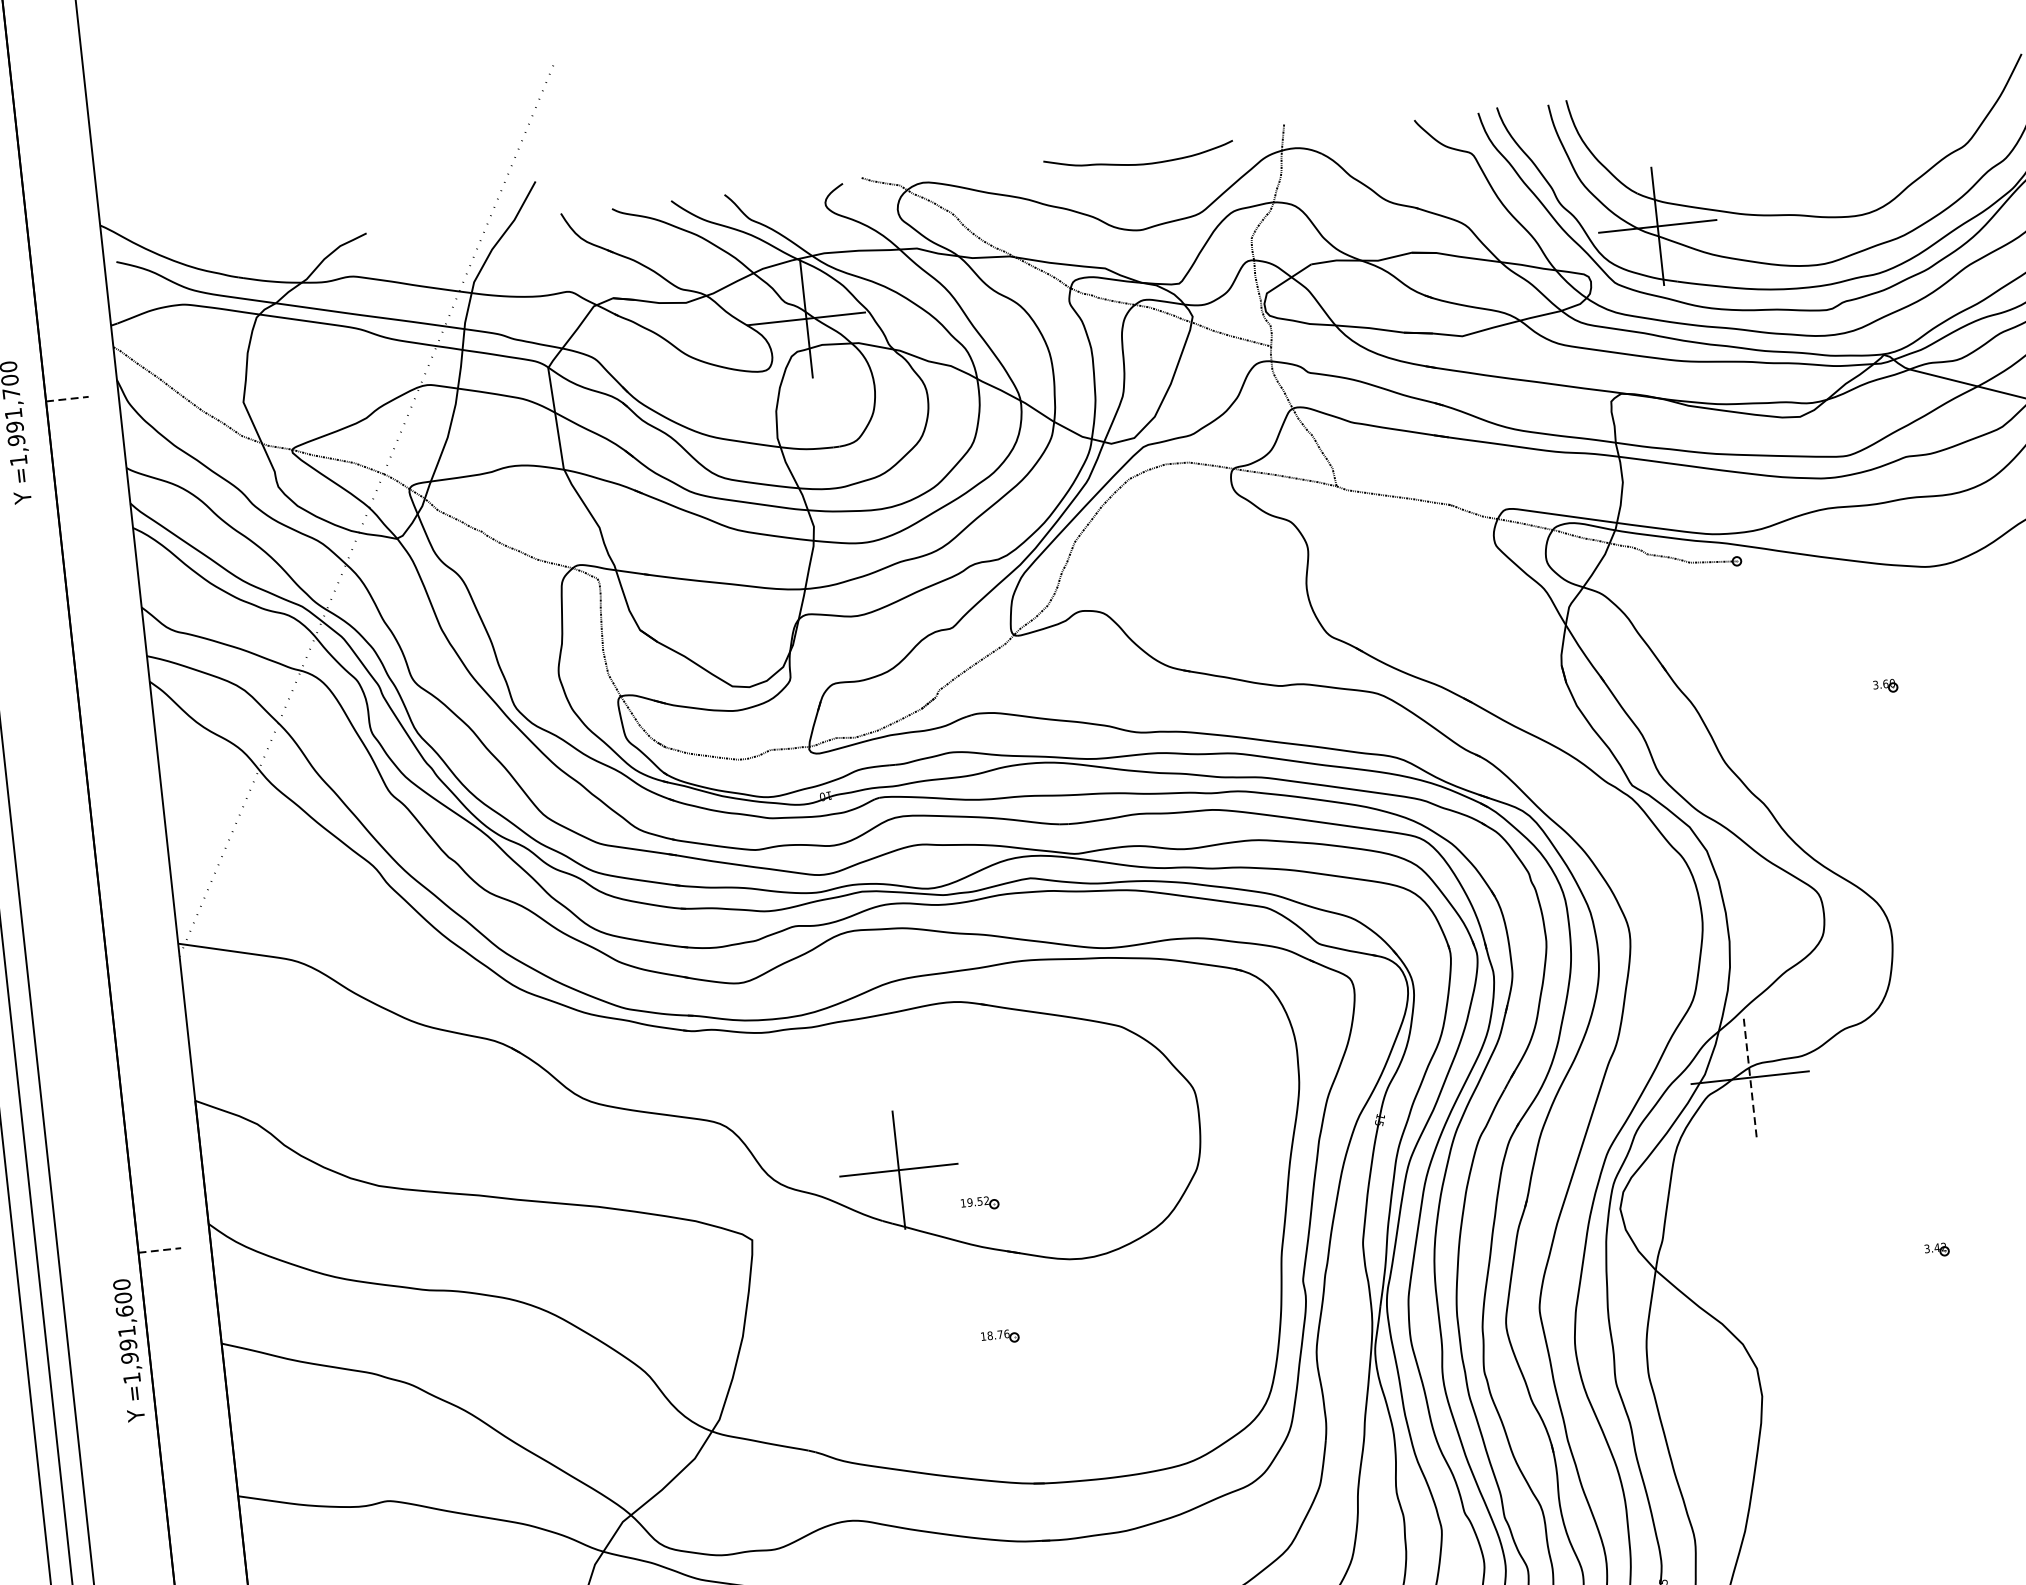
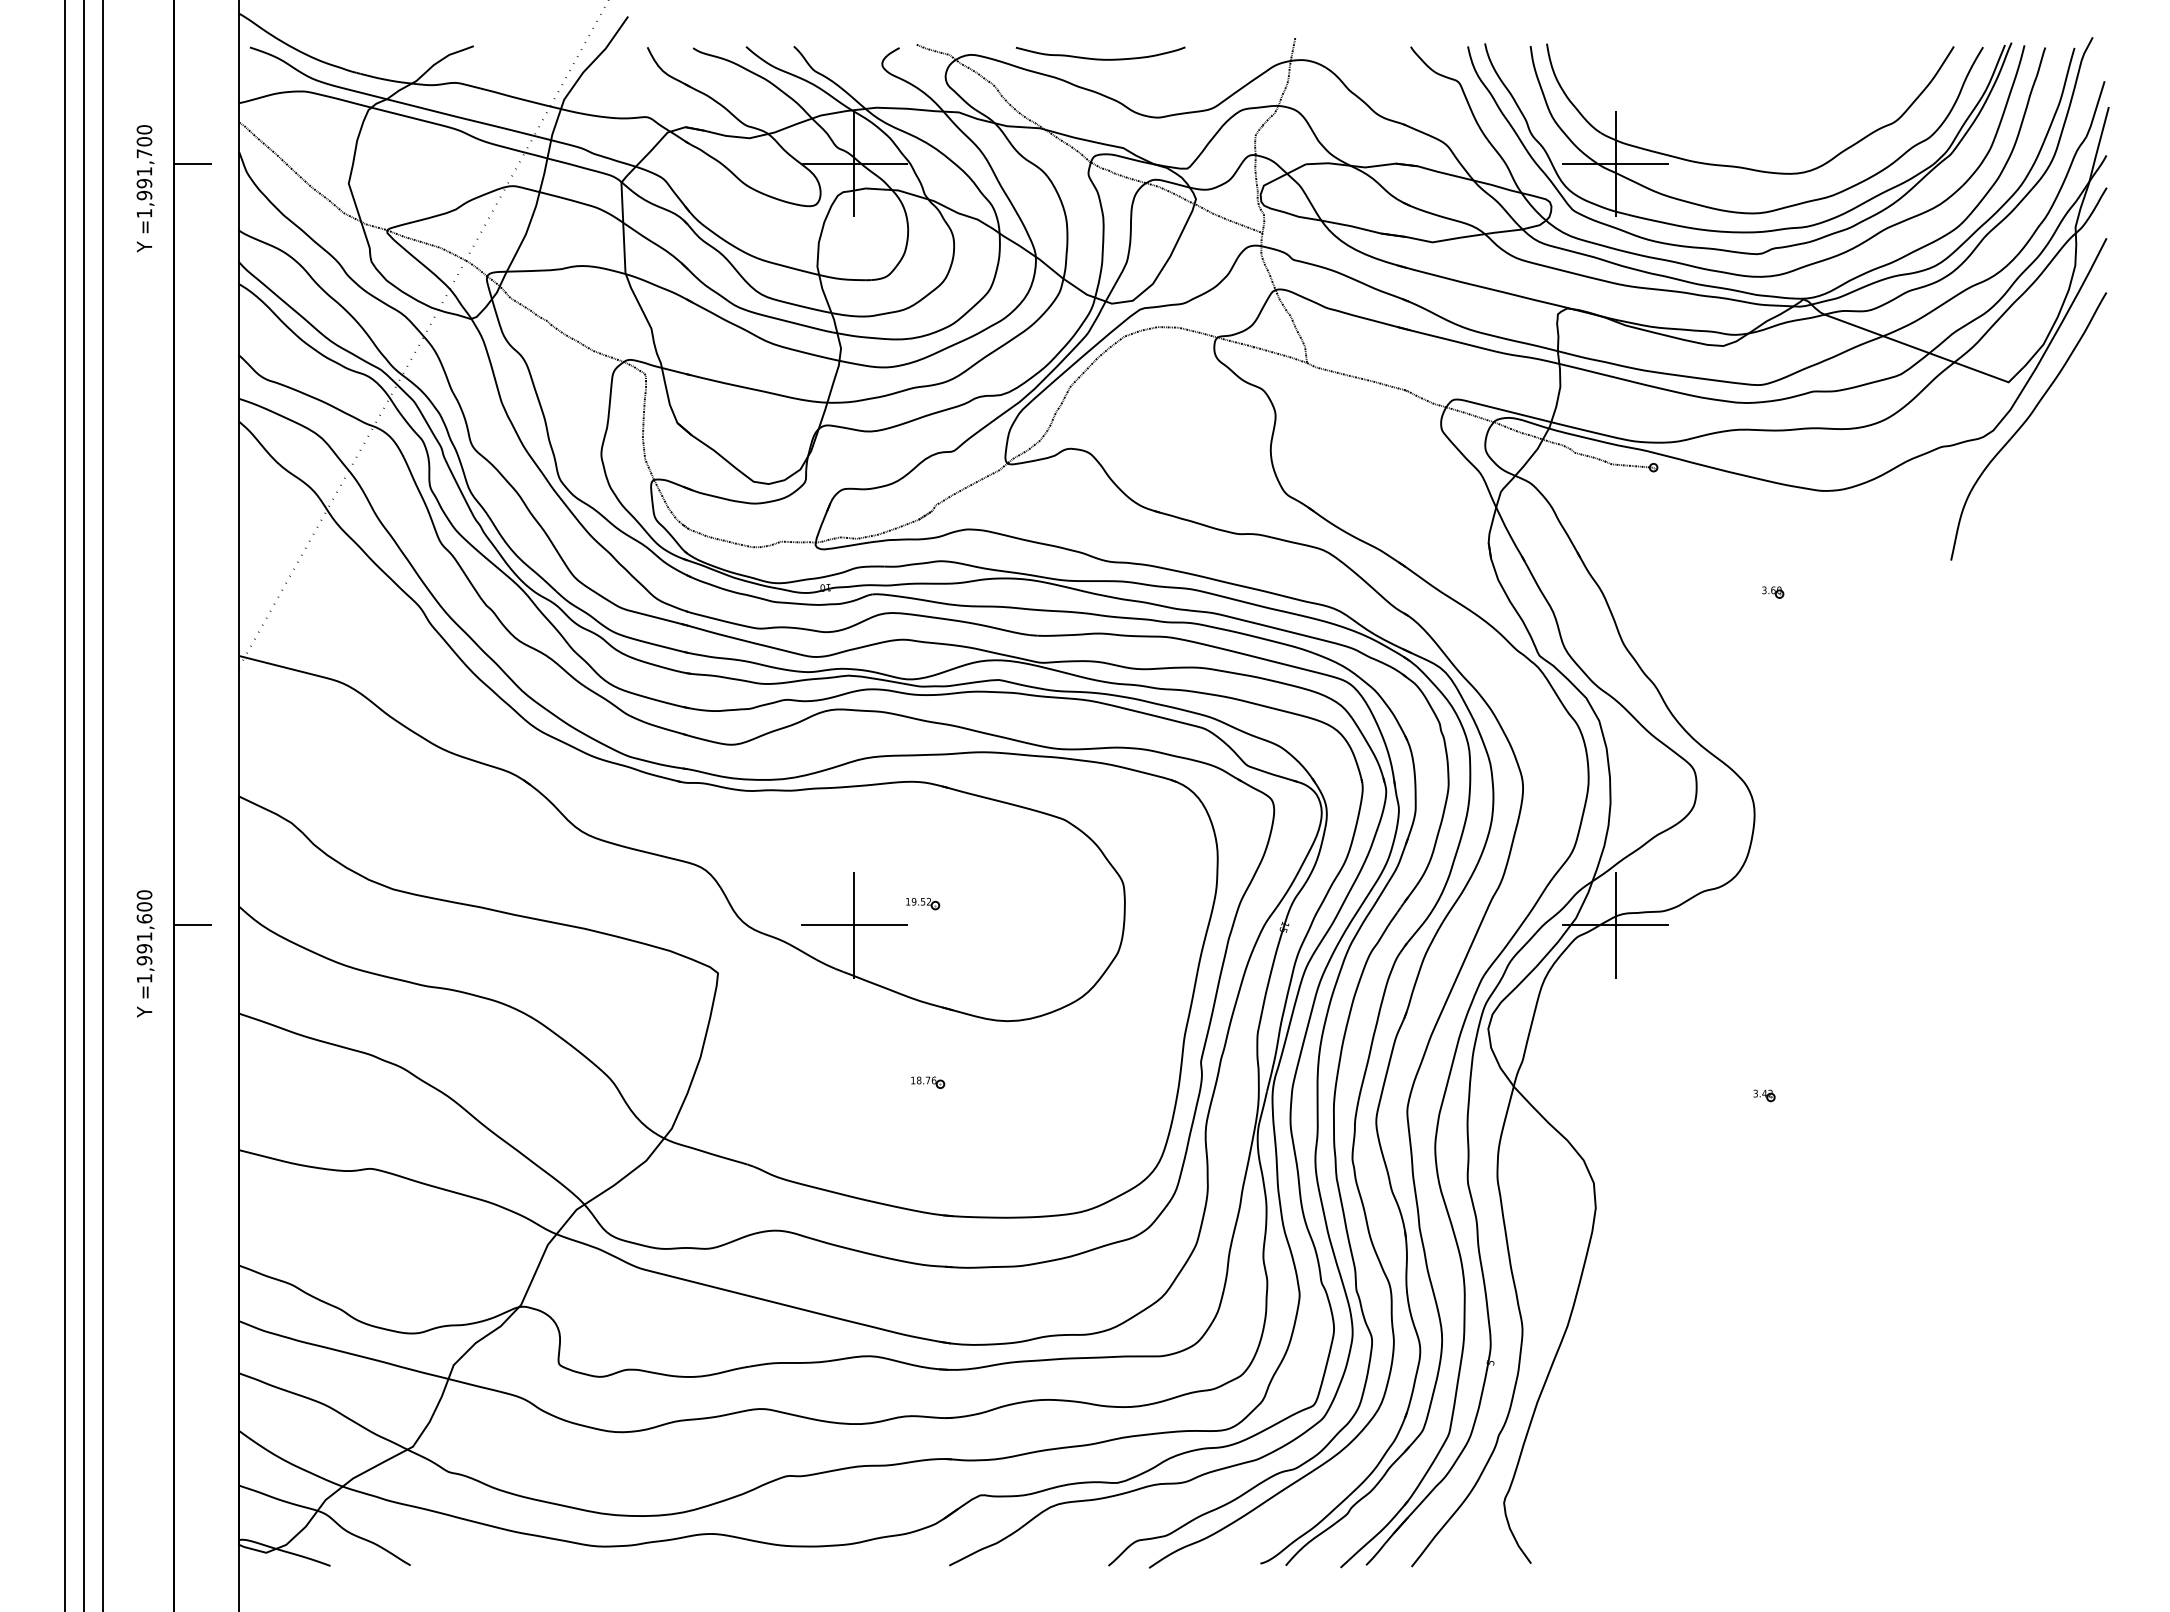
curve: (1139, 163) -> (1100, 58), moved
line: (67, 398) -> (193, 163), dashed -> solid
line: (1749, 1077) -> (1615, 925), dashed -> solid
part: (980, 1204) -> (923, 904), moved
line: (159, 1250) -> (193, 925), dashed -> solid
text: (130, 1350) -> (145, 953), moved

